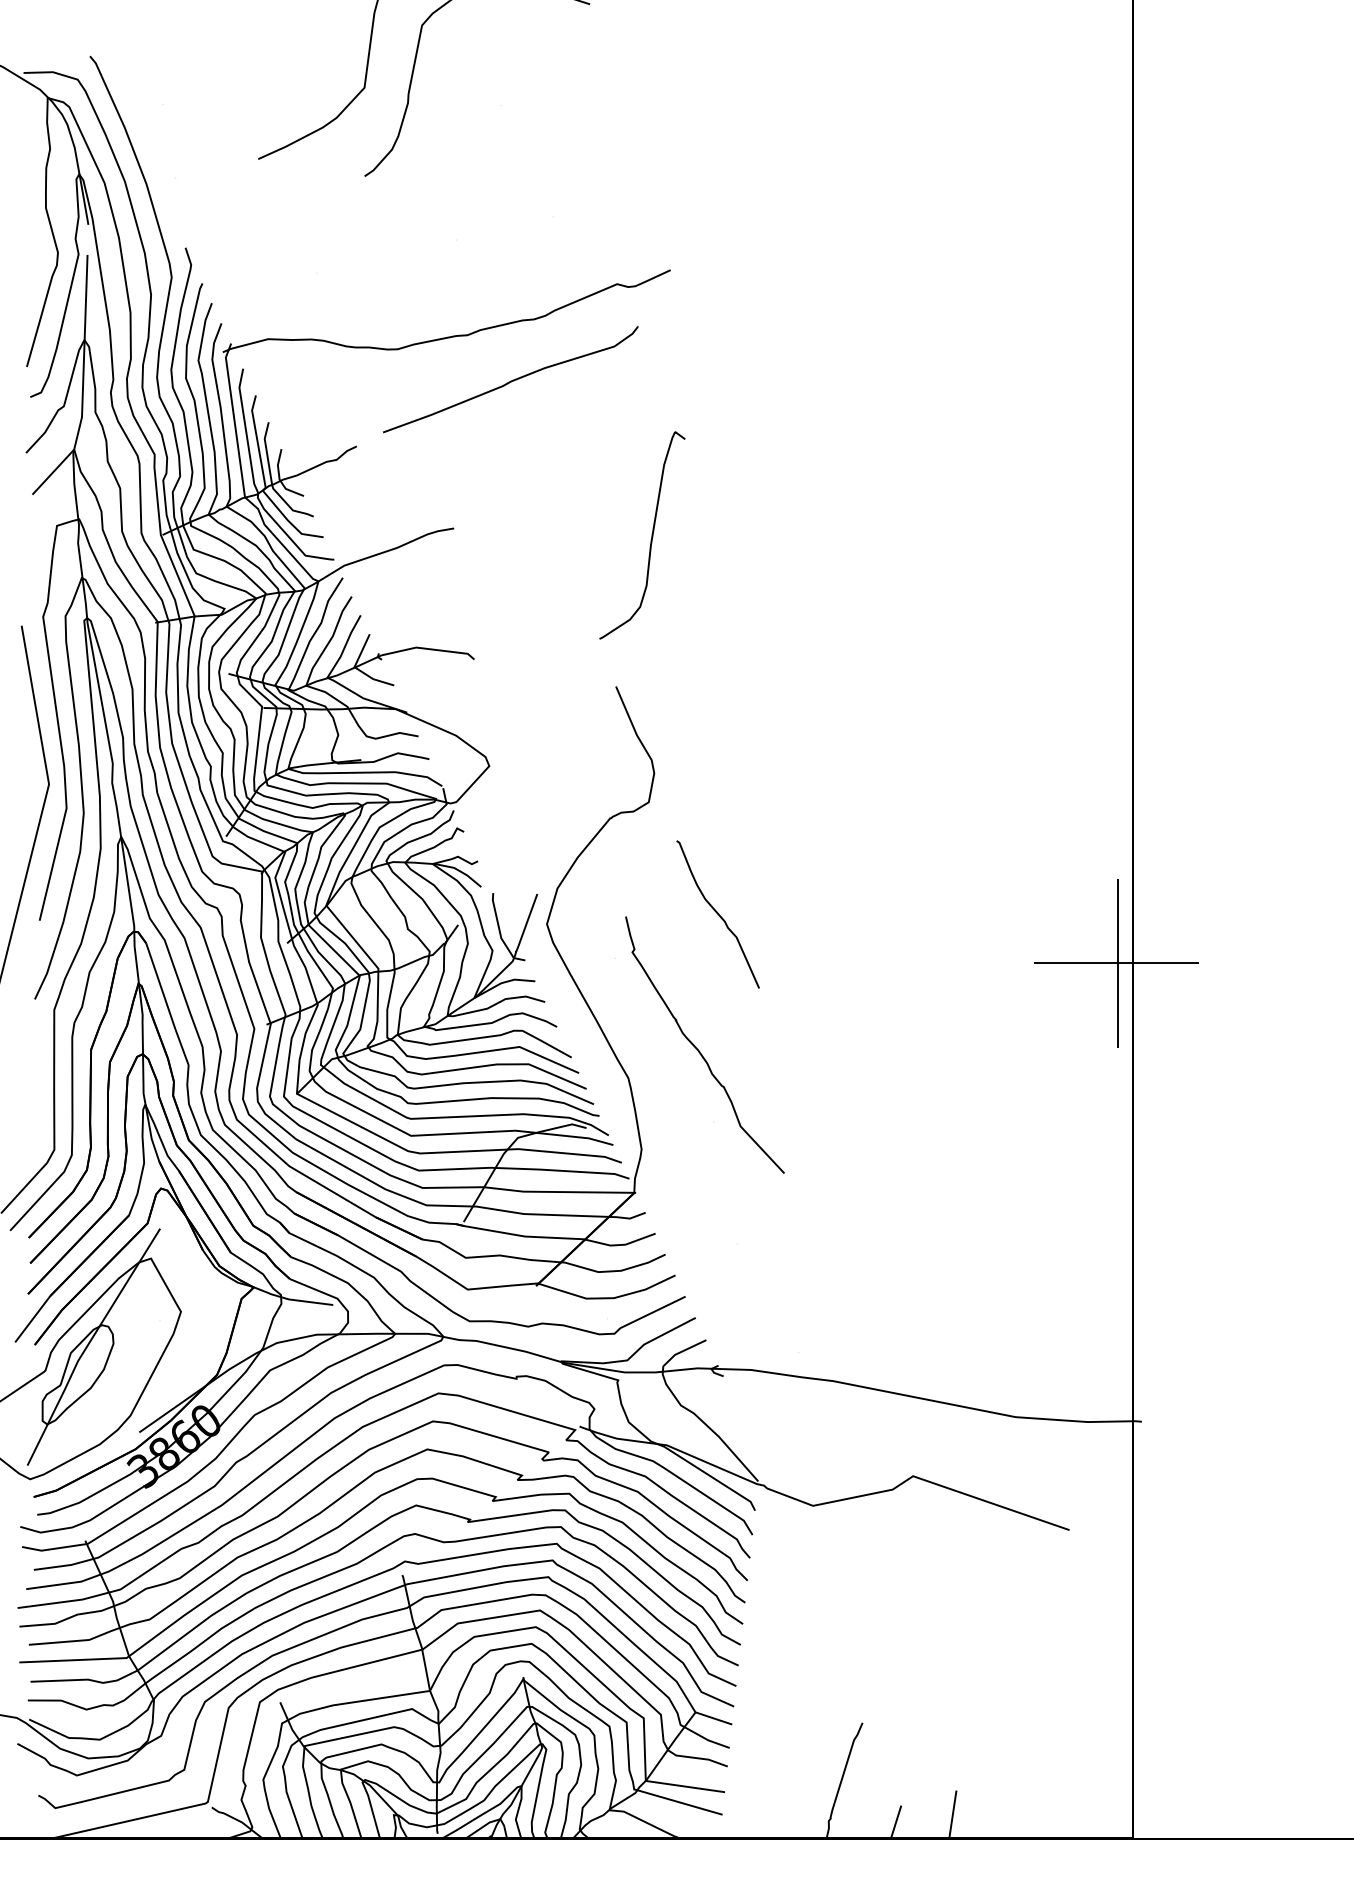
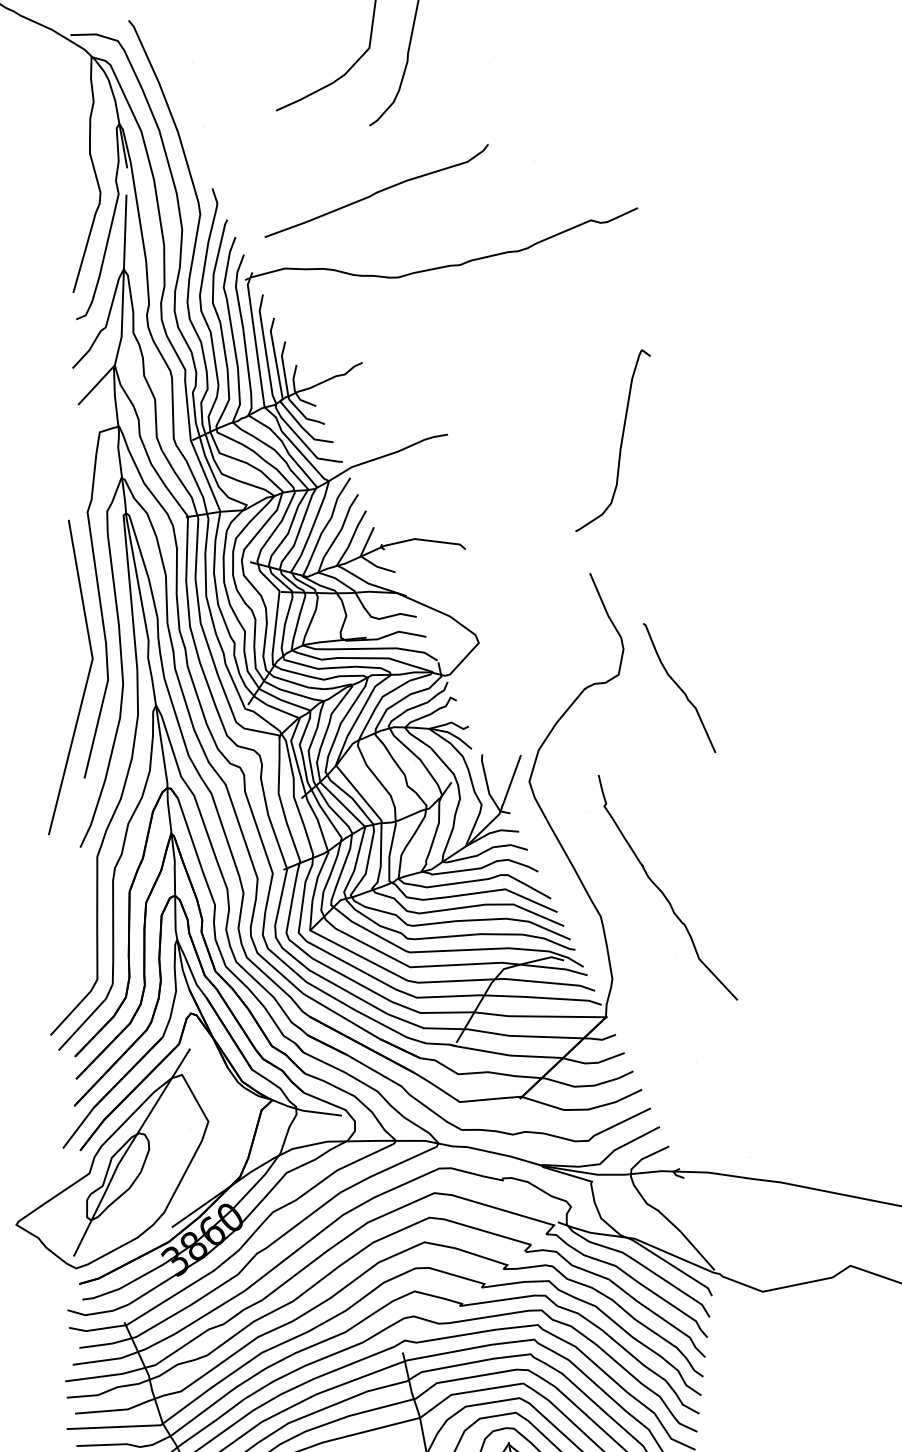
curve: (510, 380) -> (376, 191), moved
curve: (717, 914) -> (678, 688), moved

